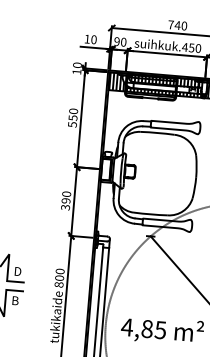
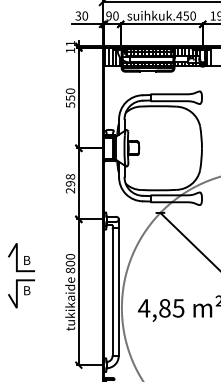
text: (87, 38) -> (78, 15), 10 -> 30
text: (77, 65) -> (70, 43), 10 -> 11
text: (66, 200) -> (70, 183), 390 -> 298
text: (18, 271) -> (27, 260), D -> B

